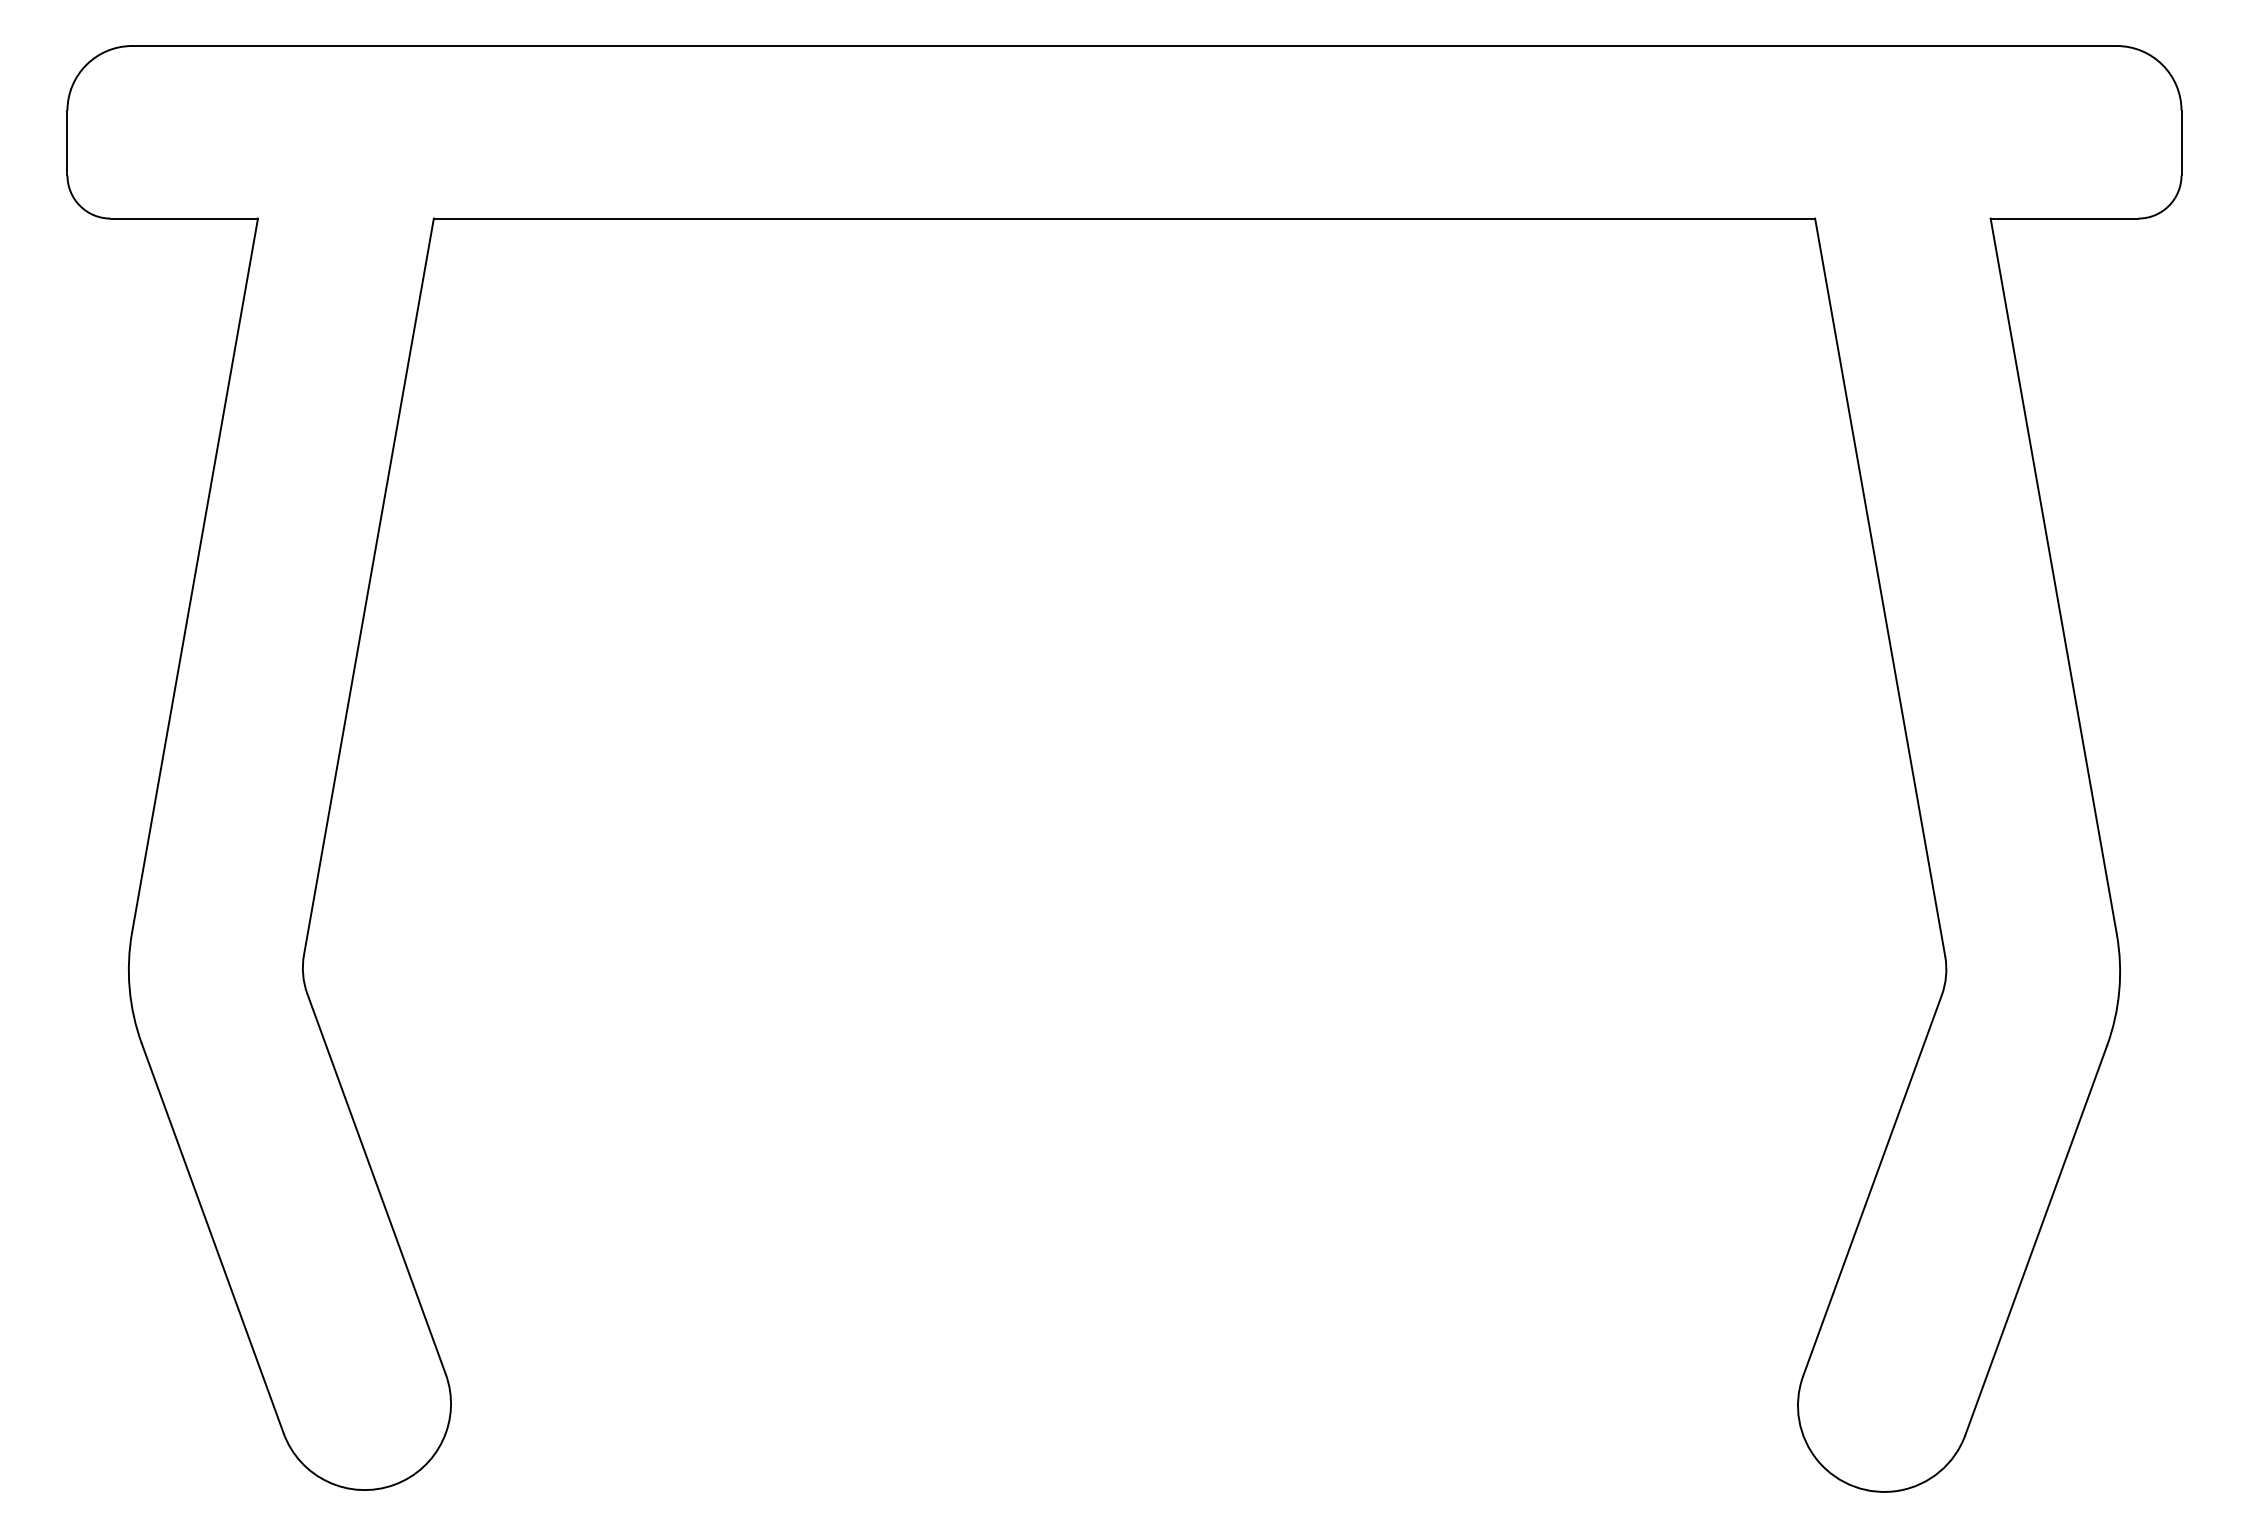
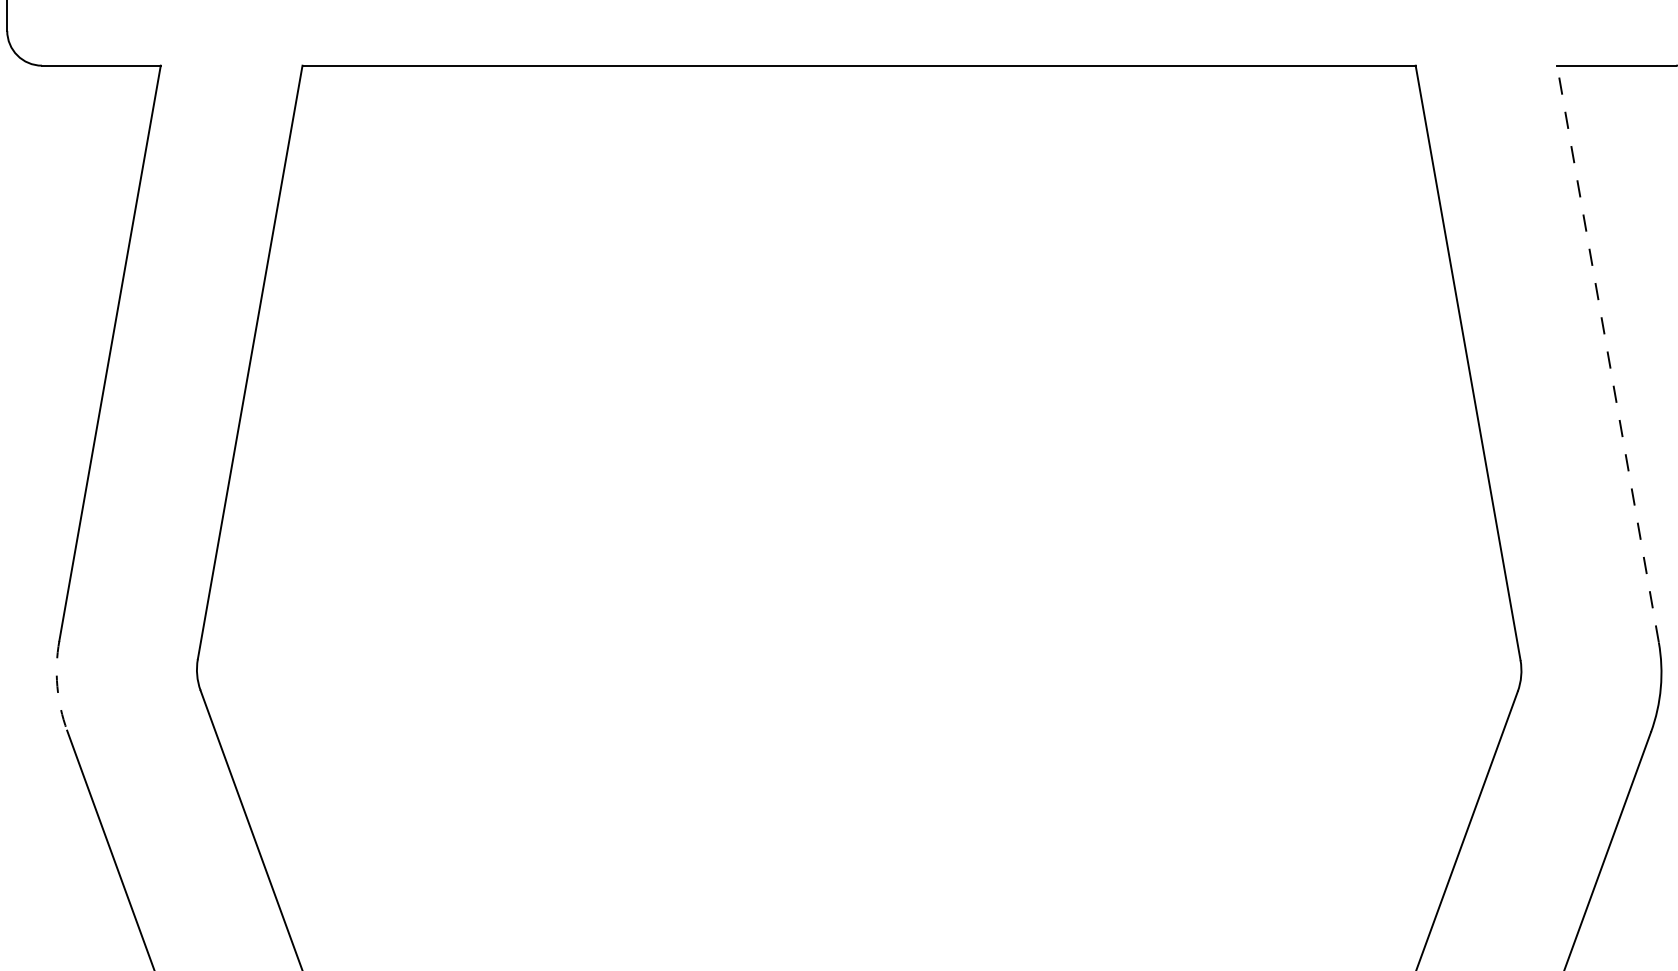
line: (2053, 576) -> (1607, 354), solid -> dashed
arc: (129, 988) -> (57, 686), solid -> dashed

